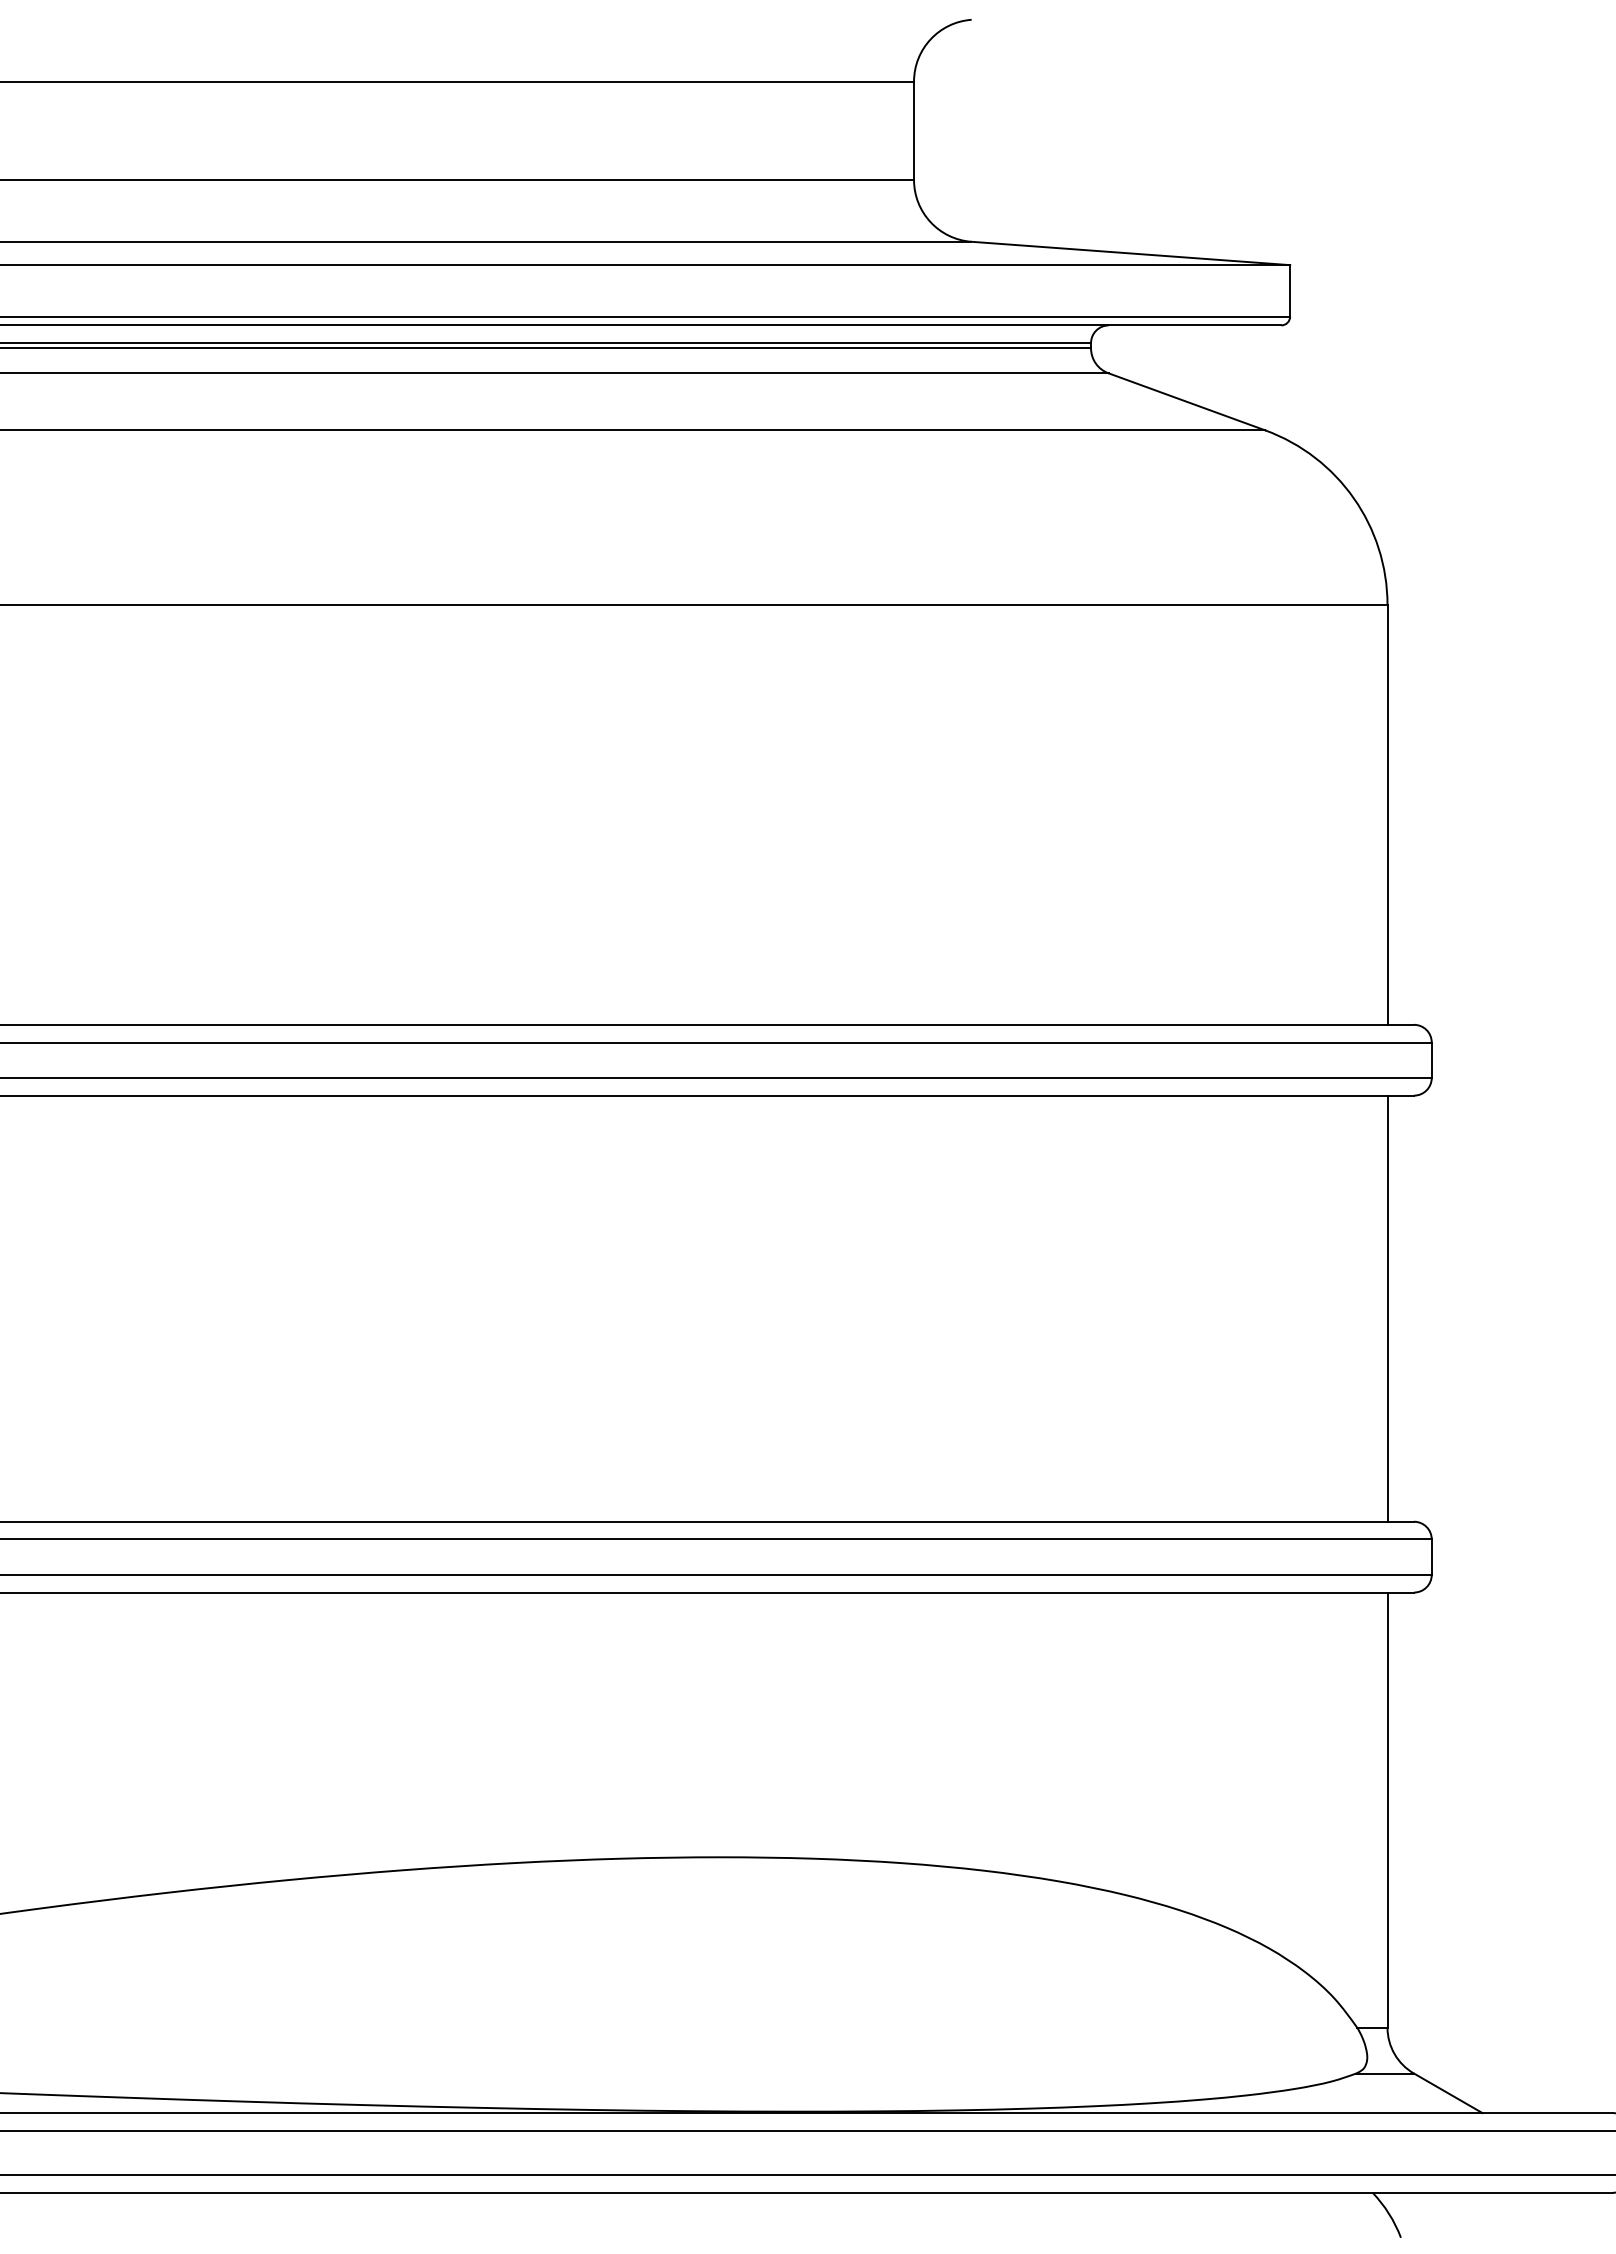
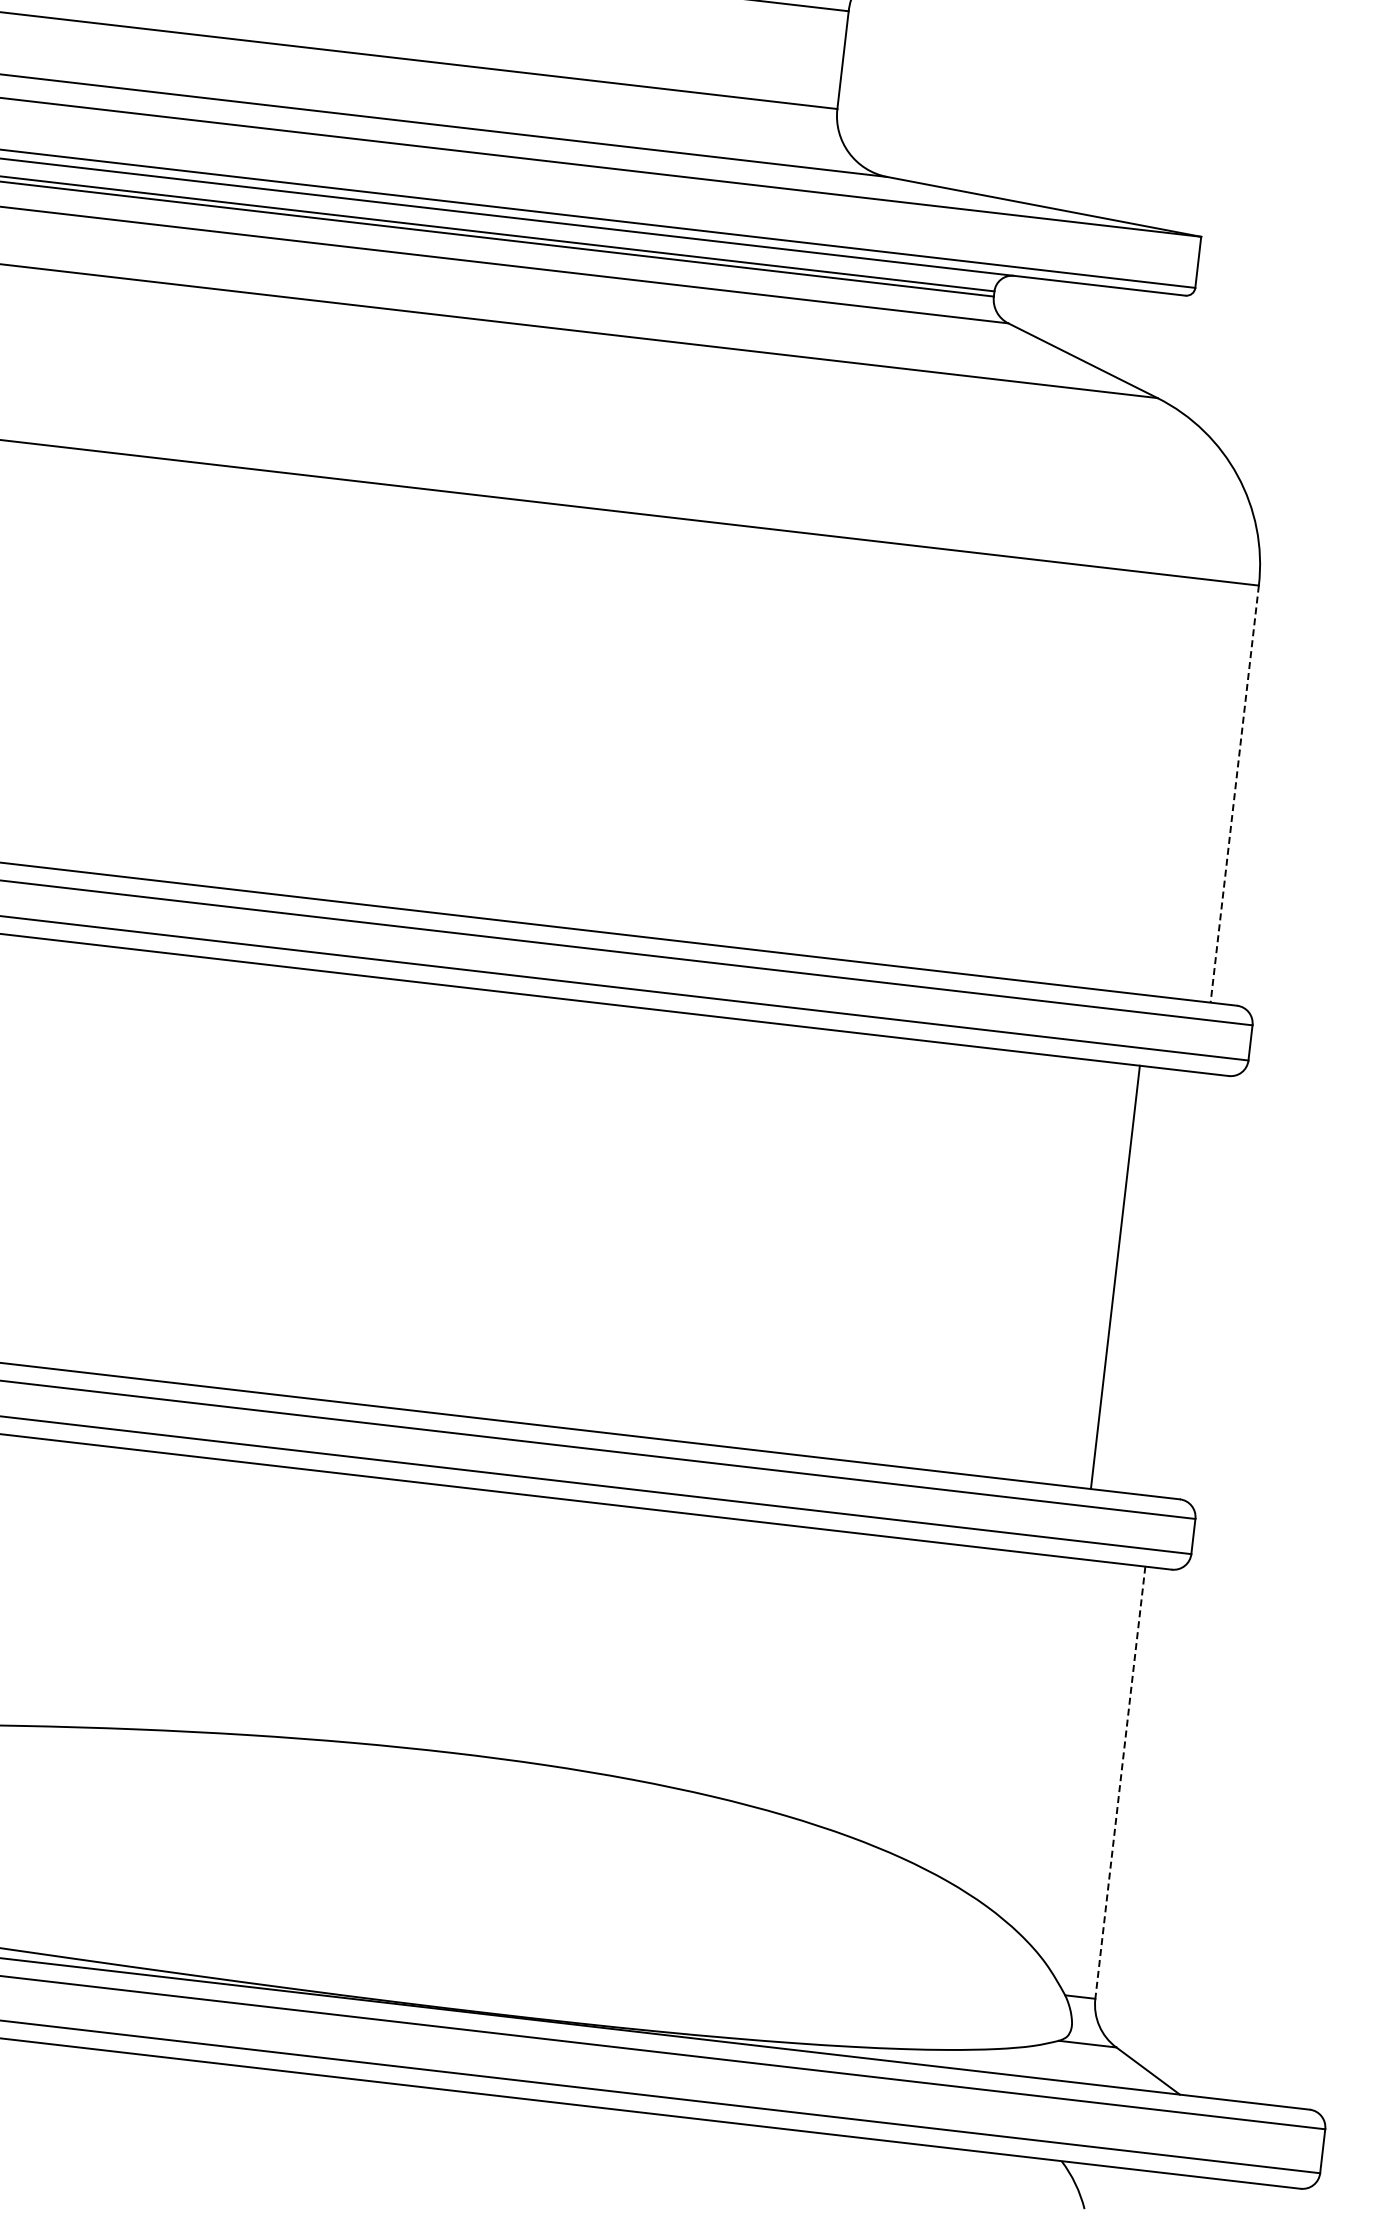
line: (1387, 814) -> (1234, 793), solid -> dashed
line: (1387, 1308) -> (1115, 1277), moved
line: (1387, 1810) -> (1120, 1783), solid -> dashed

